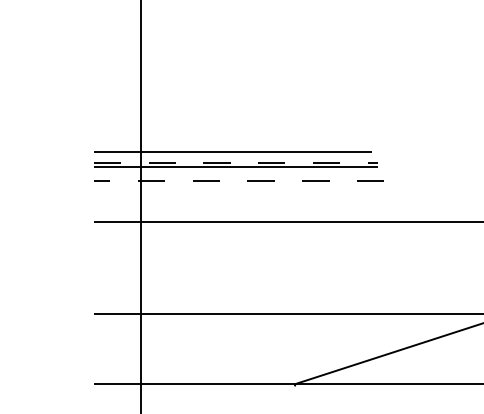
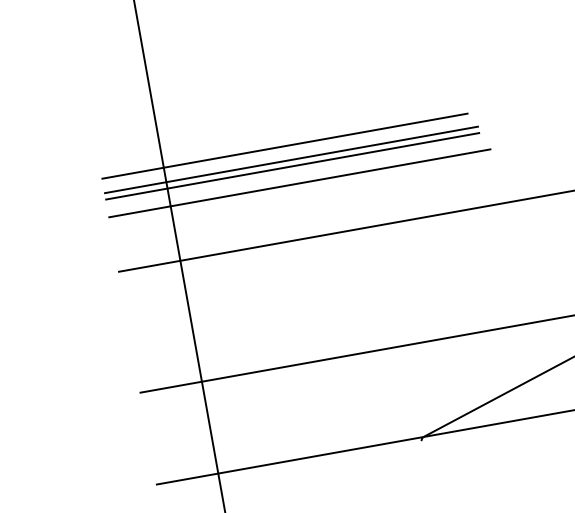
line: (236, 162) -> (292, 159), dashed -> solid
line: (238, 180) -> (299, 182), dashed -> solid

